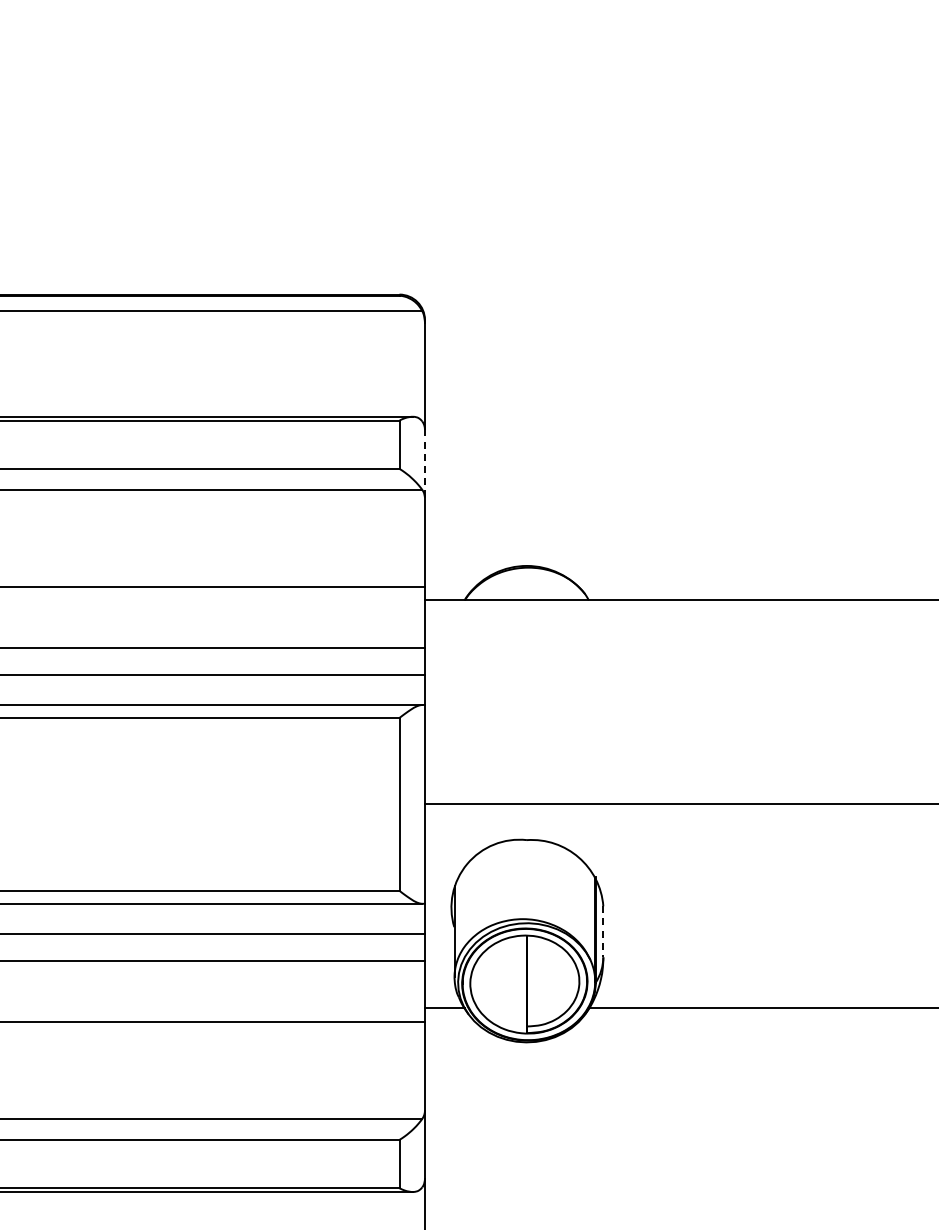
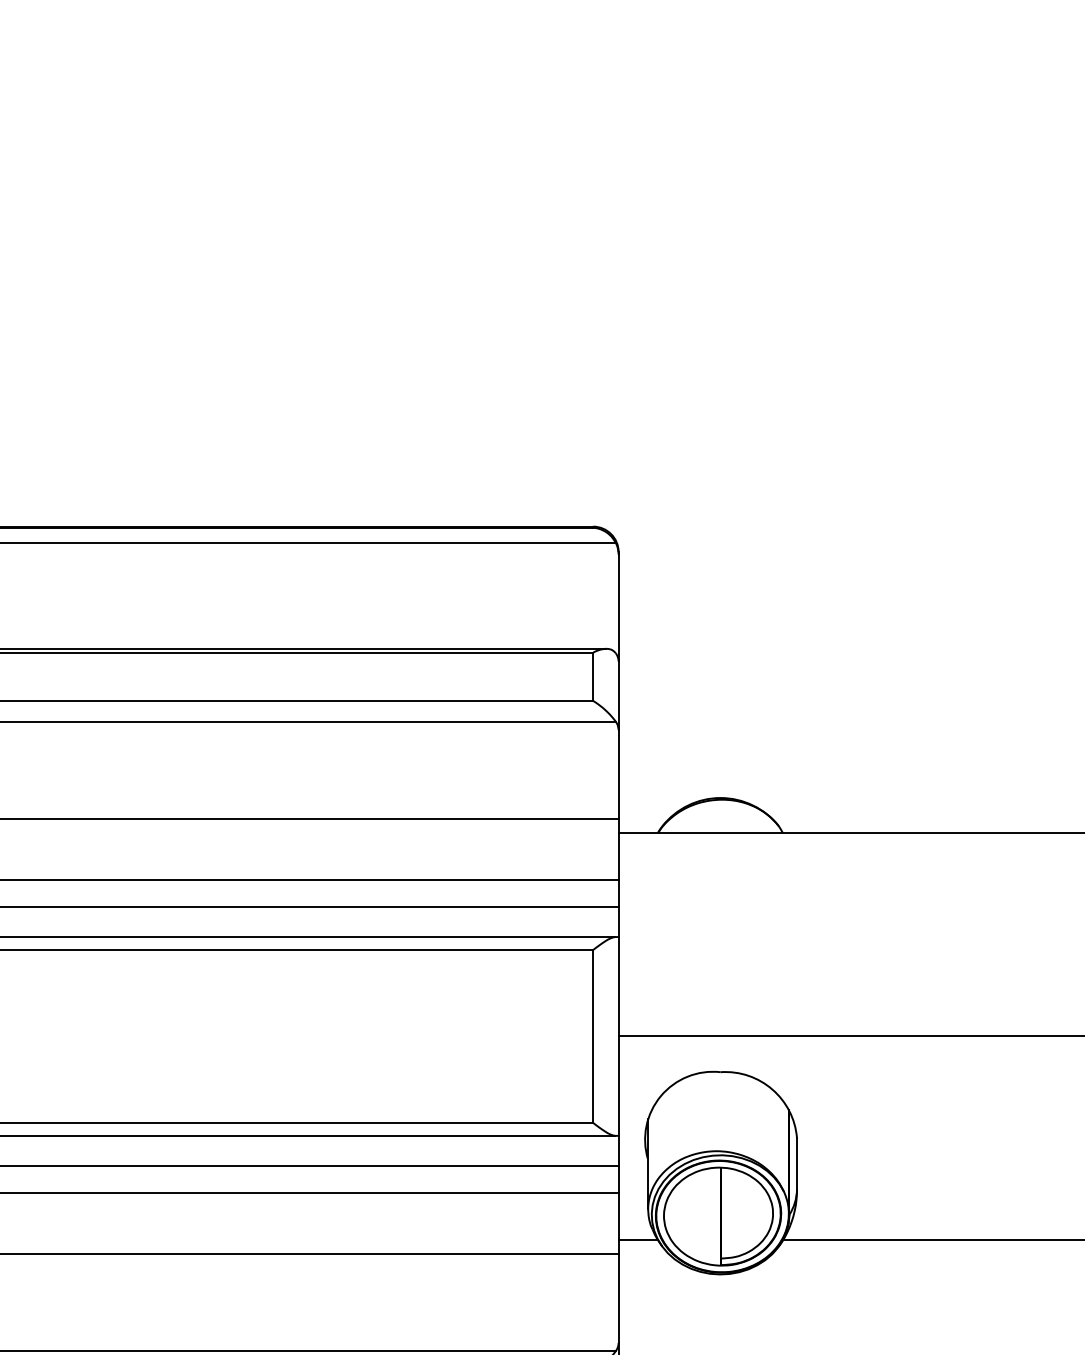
line: (424, 464) -> (618, 696), dashed -> solid
line: (603, 932) -> (797, 1164), dashed -> solid

